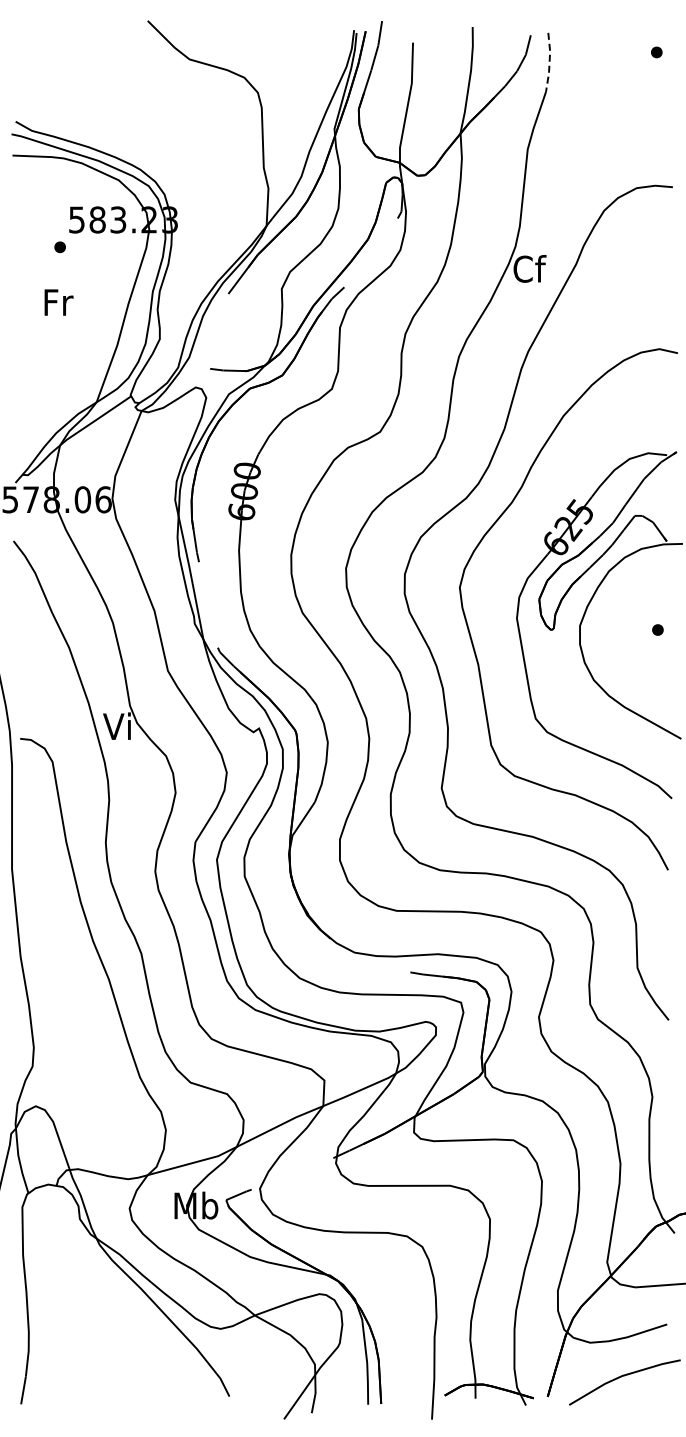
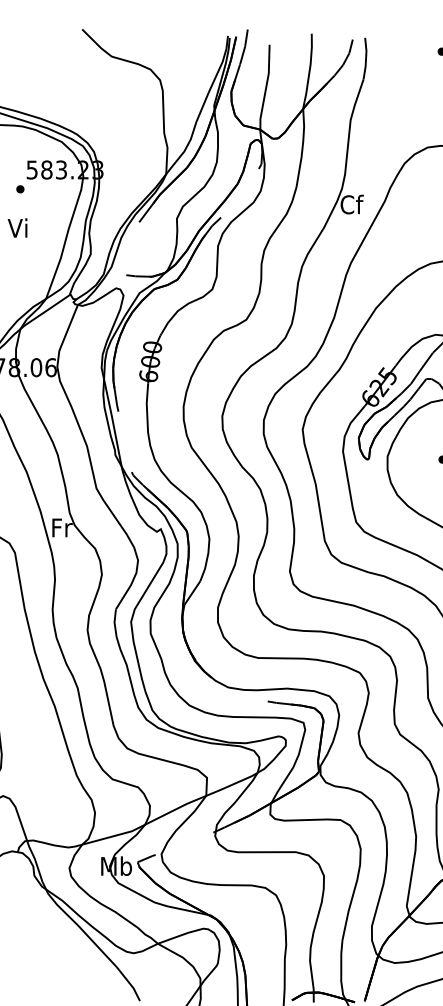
line: (549, 62) -> (366, 58), dashed -> solid
text: (57, 301) -> (18, 227), Fr -> Vi
text: (118, 725) -> (61, 527), Vi -> Fr

